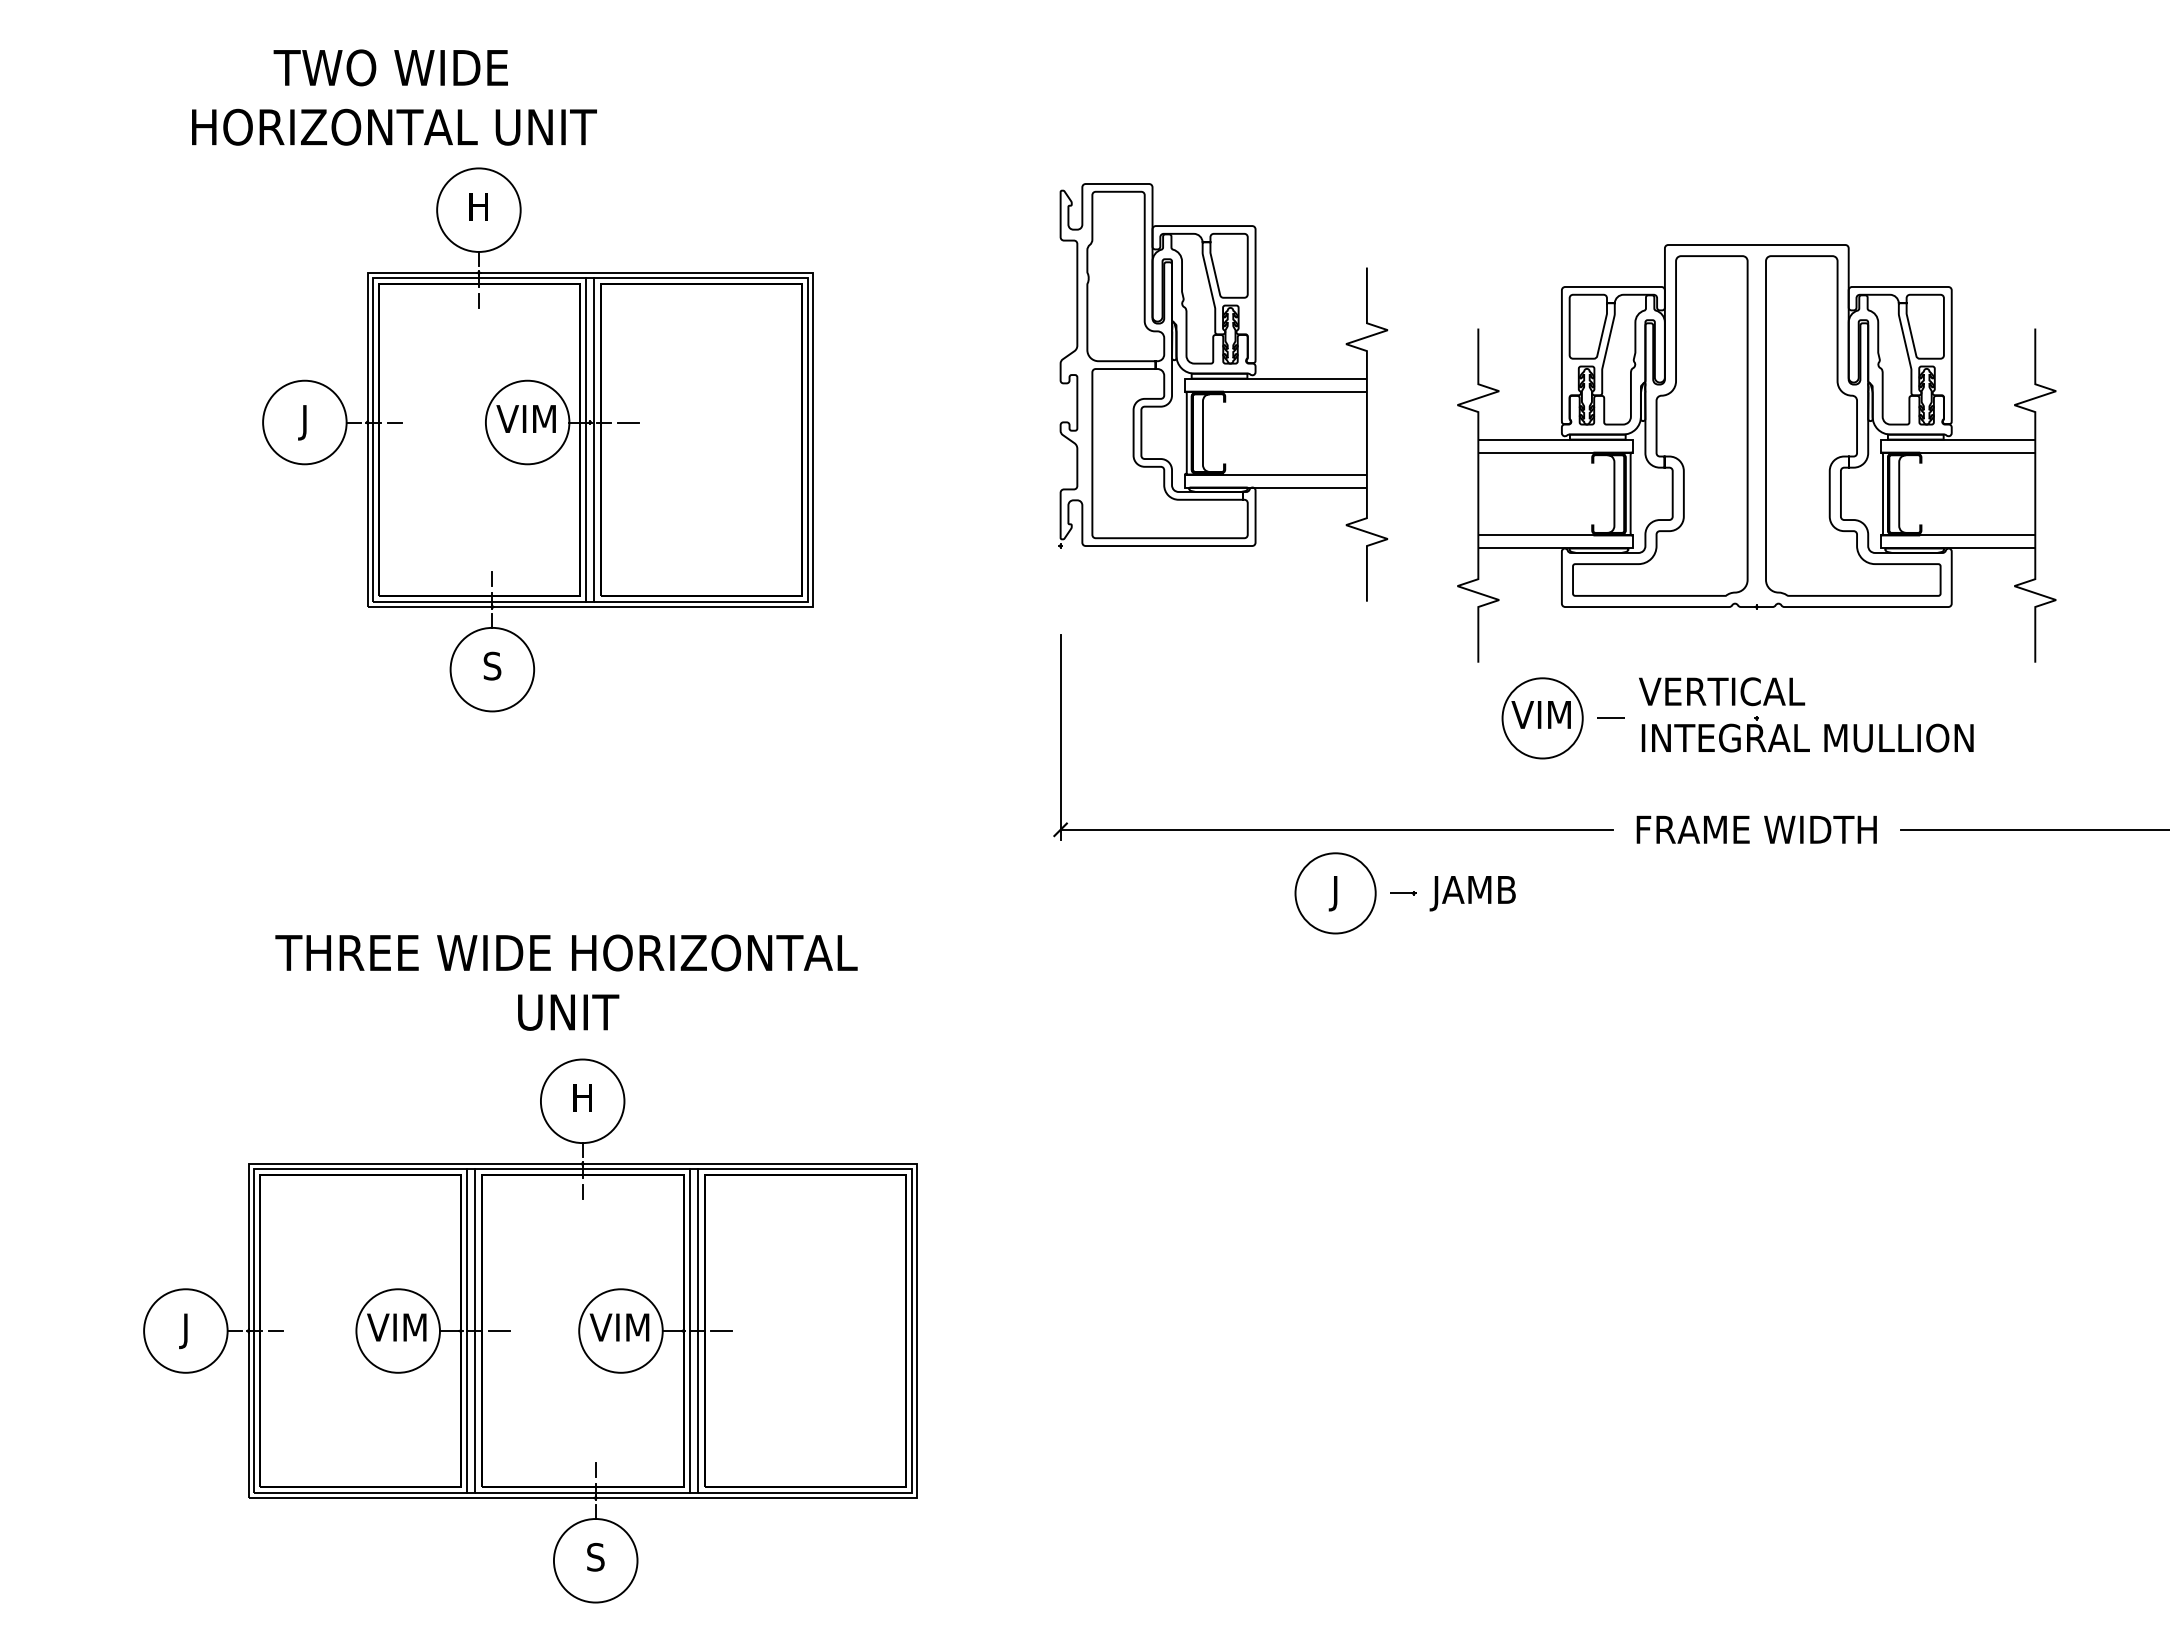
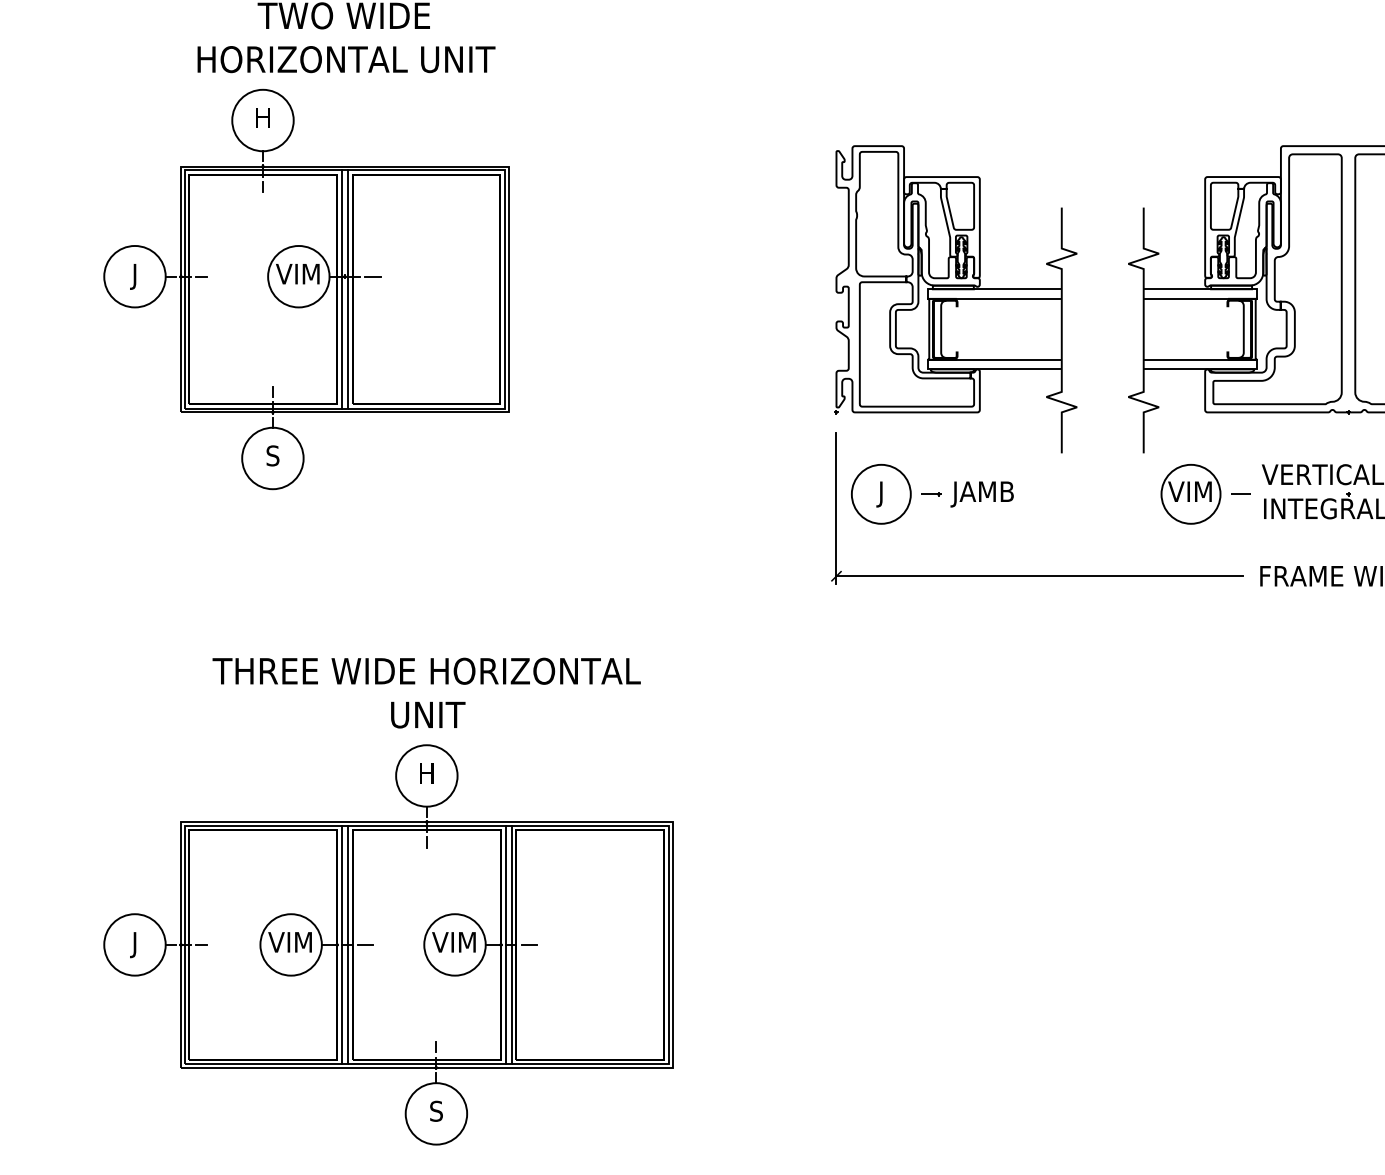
part: (1223, 392) -> (956, 299), moved
part: (537, 439) -> (306, 289), moved
part: (1404, 893) -> (932, 494), moved
text: (566, 982) -> (426, 692), moved
part: (530, 1330) -> (388, 944), moved

